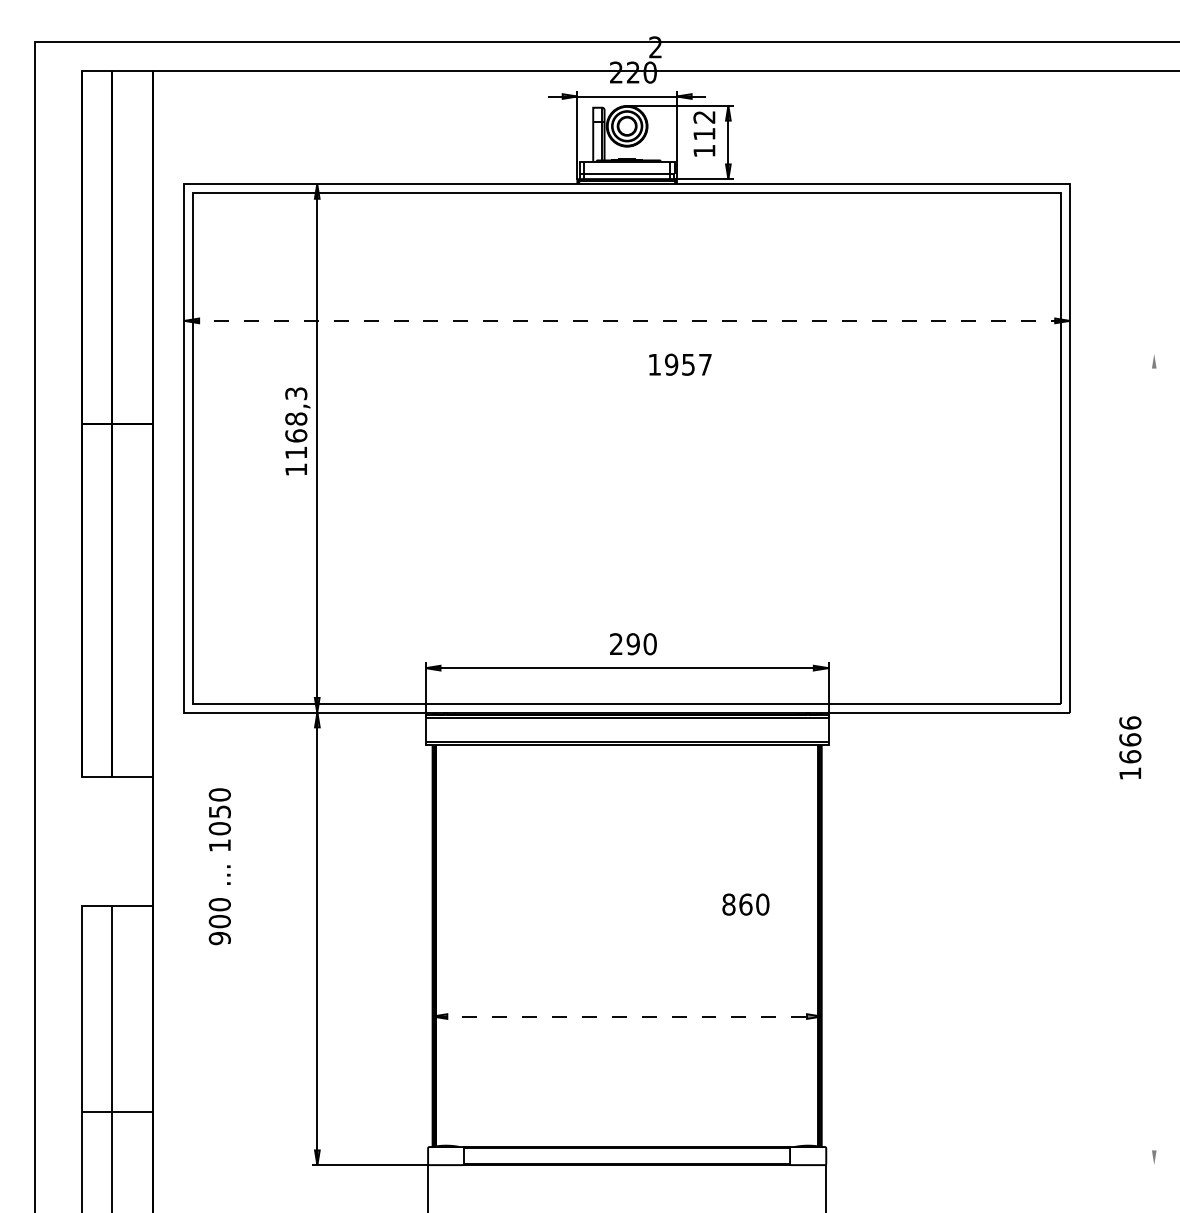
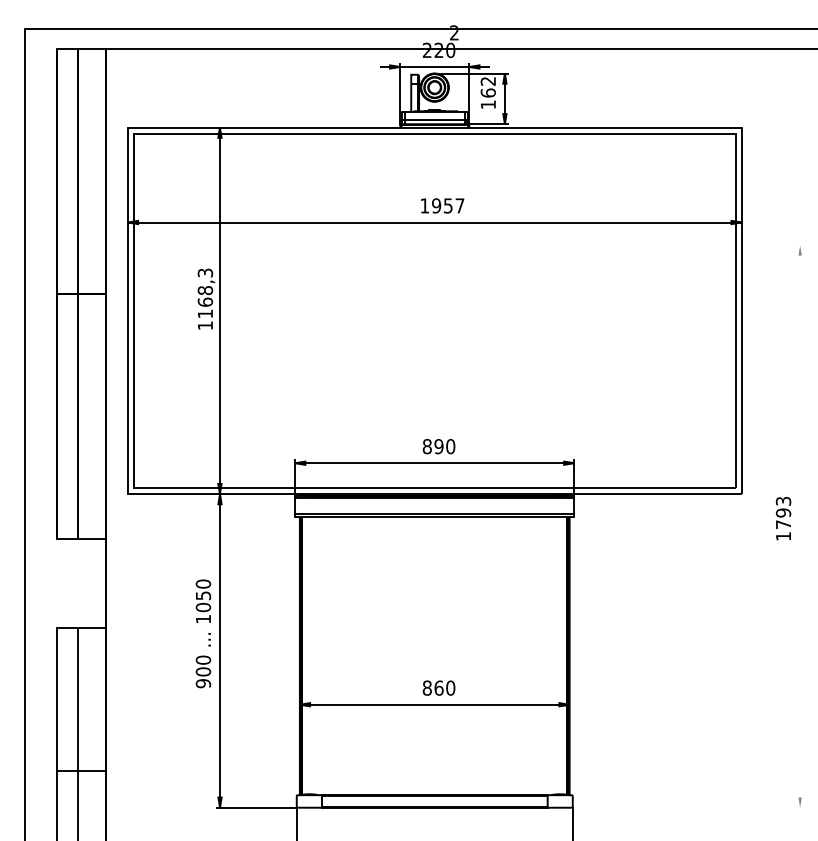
text: (703, 133) -> (487, 92), 112 -> 162
line: (626, 320) -> (434, 222), dashed -> solid
text: (680, 364) -> (442, 205), moved
text: (615, 644) -> (426, 446), 290 -> 890
text: (1130, 739) -> (783, 512), 1666 -> 1793
text: (219, 866) -> (203, 633), moved
text: (745, 903) -> (438, 687), moved
line: (626, 1016) -> (434, 704), dashed -> solid

